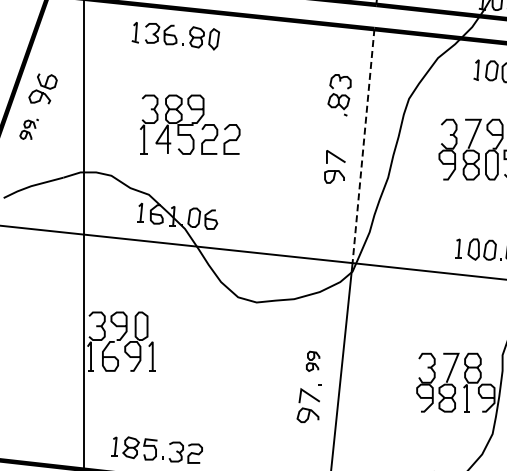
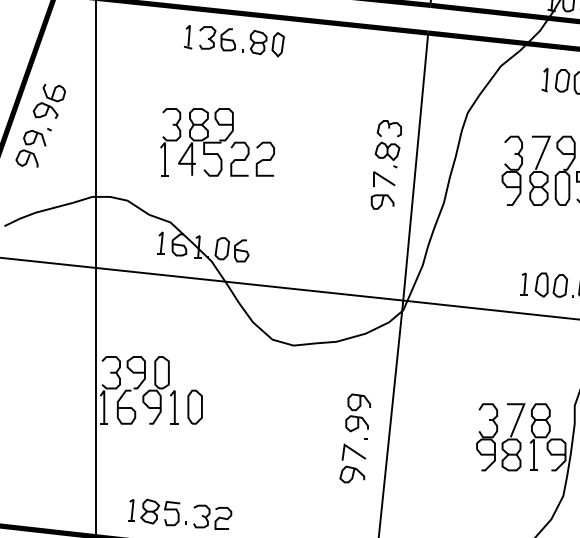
part: (175, 36) -> (233, 41), moved
part: (339, 95) -> (388, 144), moved
part: (29, 129) -> (33, 147), size x1.67
line: (363, 146) -> (415, 167), dashed -> solid
part: (170, 356) -> (195, 407), added
part: (312, 361) -> (357, 413), size x1.67

